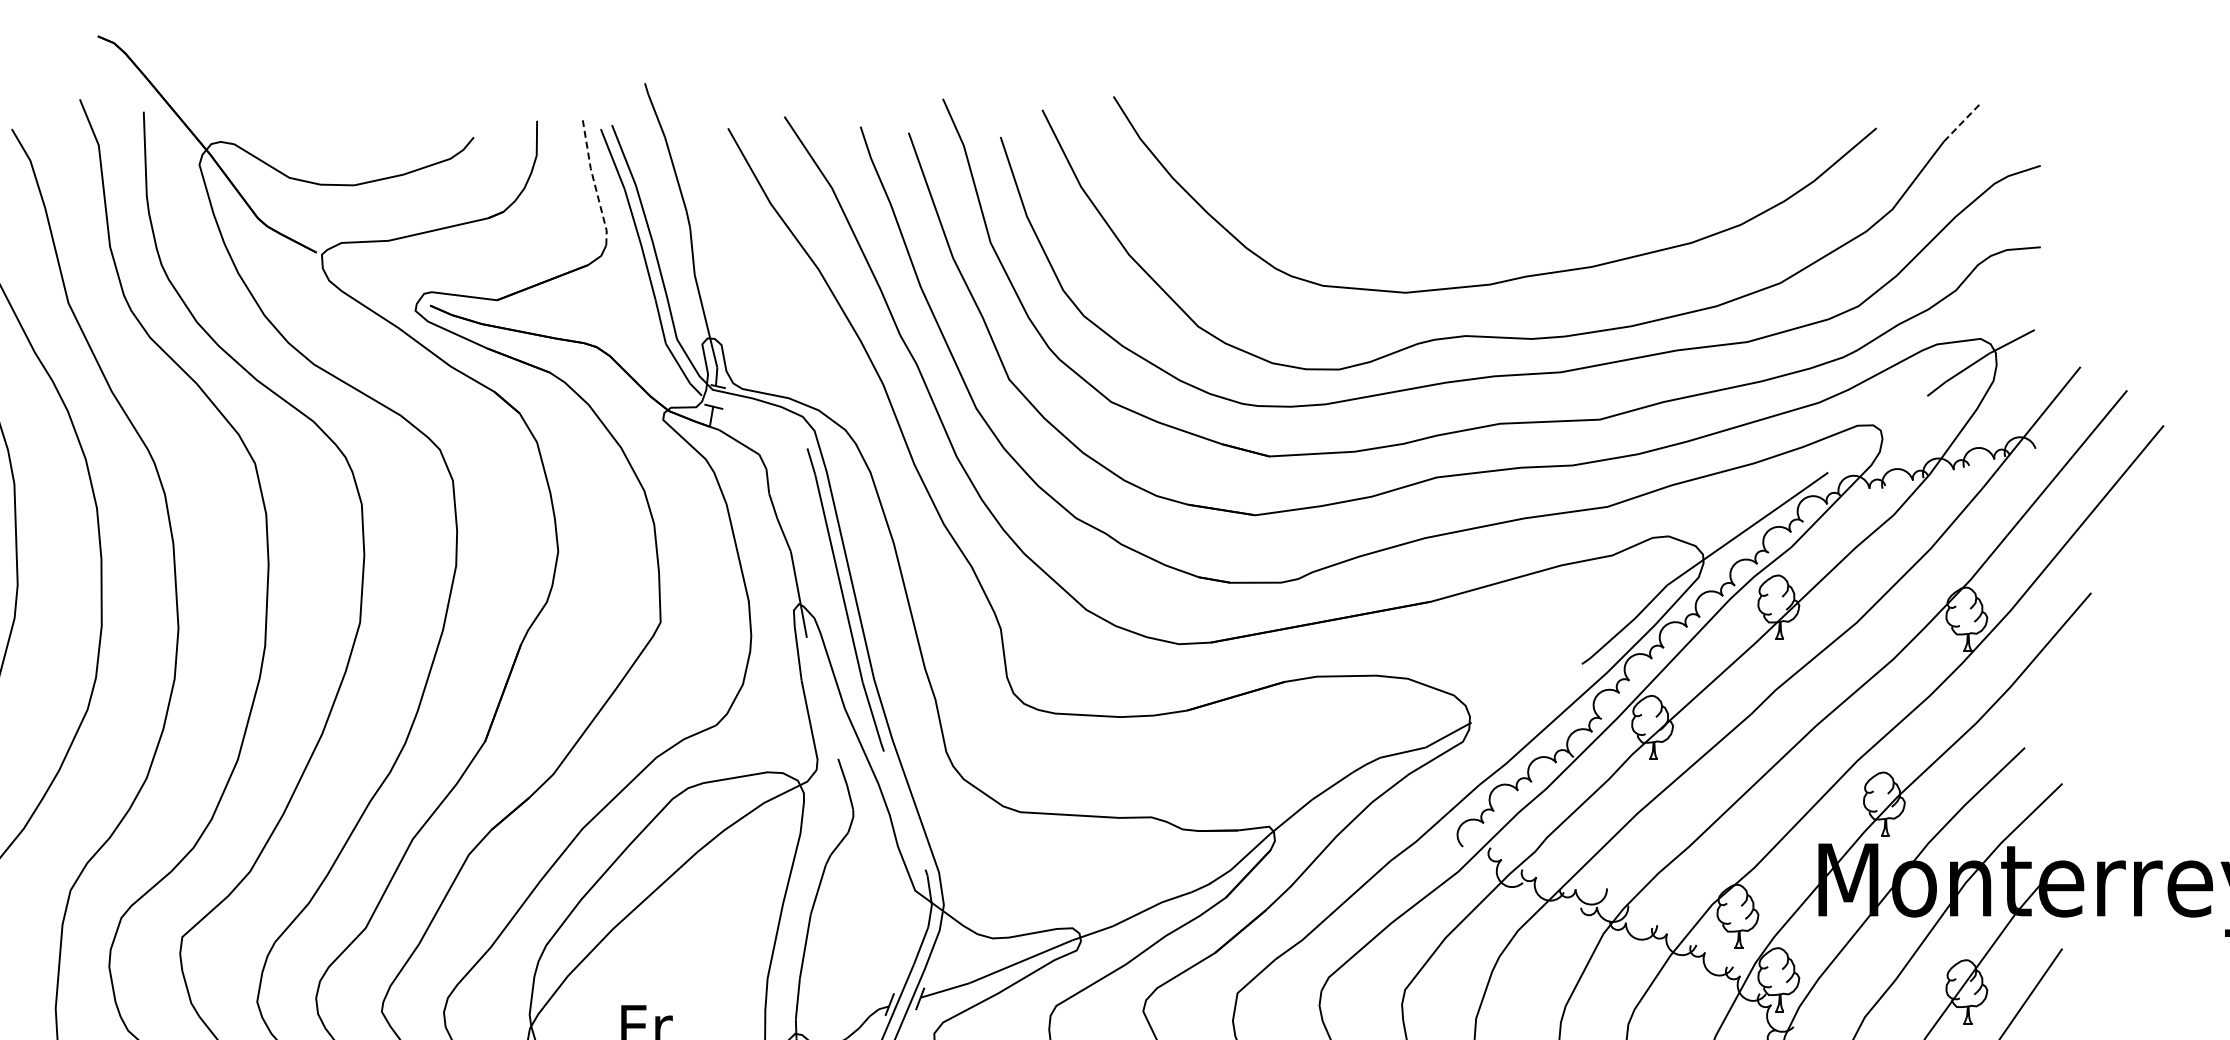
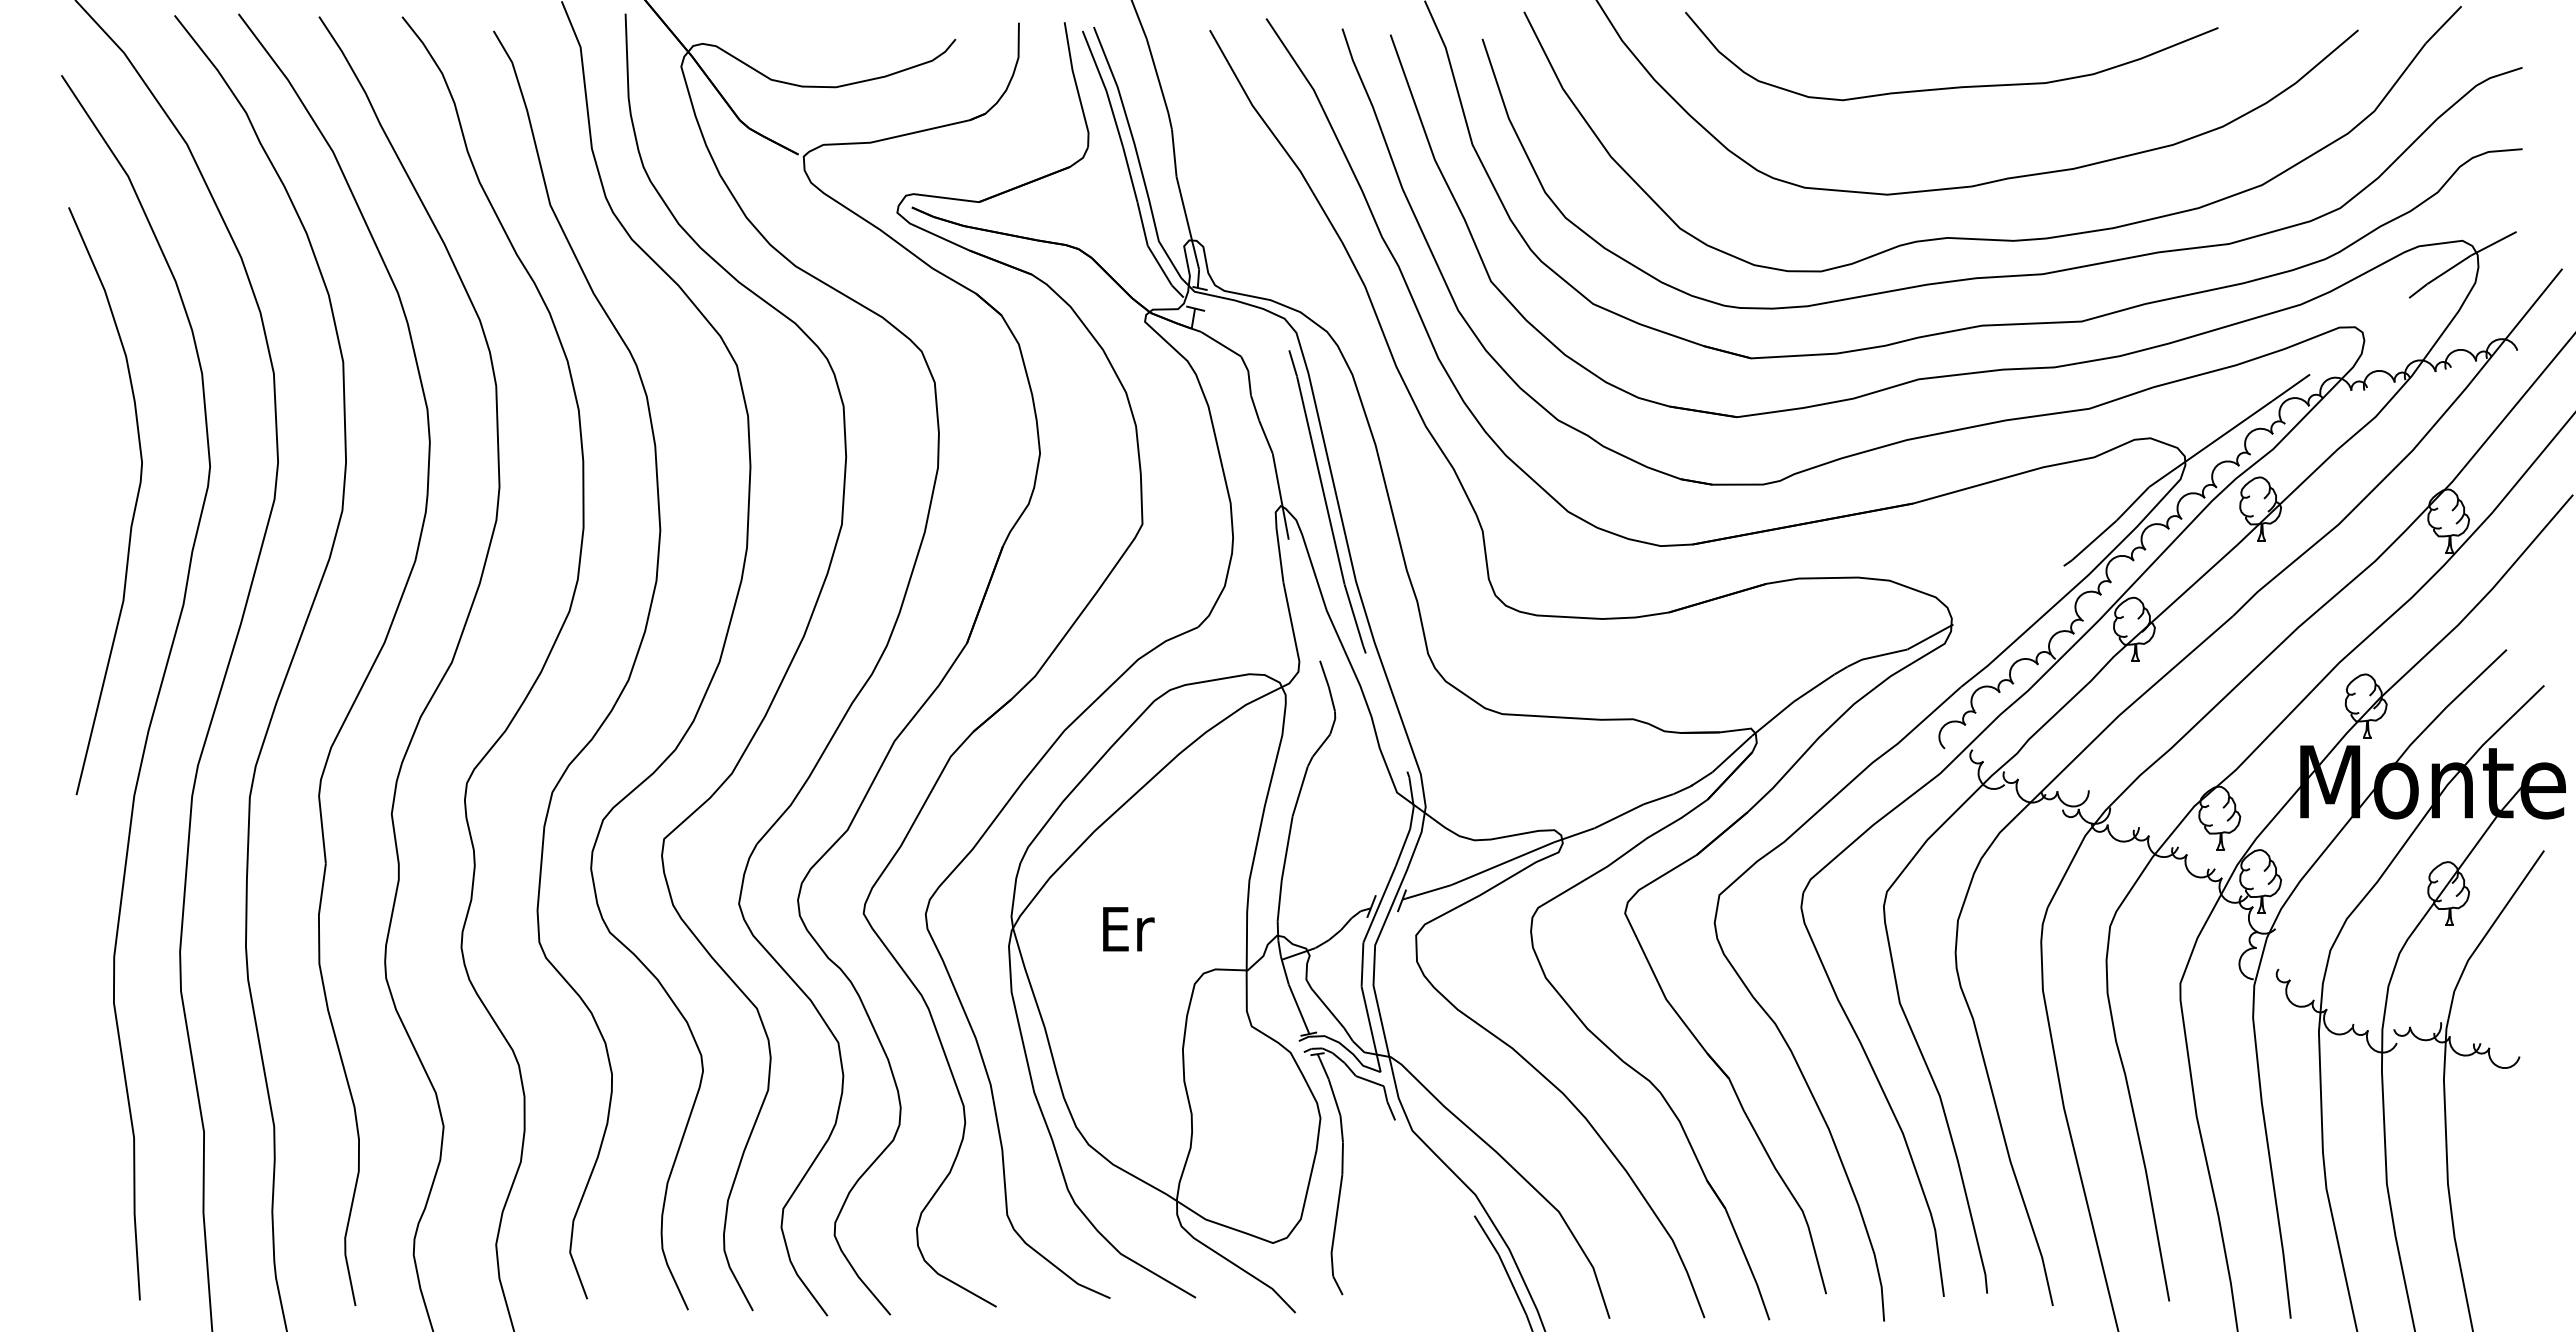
line: (1961, 122) -> (2443, 24), dashed -> solid
line: (594, 182) -> (1076, 84), dashed -> solid
curve: (1473, 184) -> (1955, 86), added

